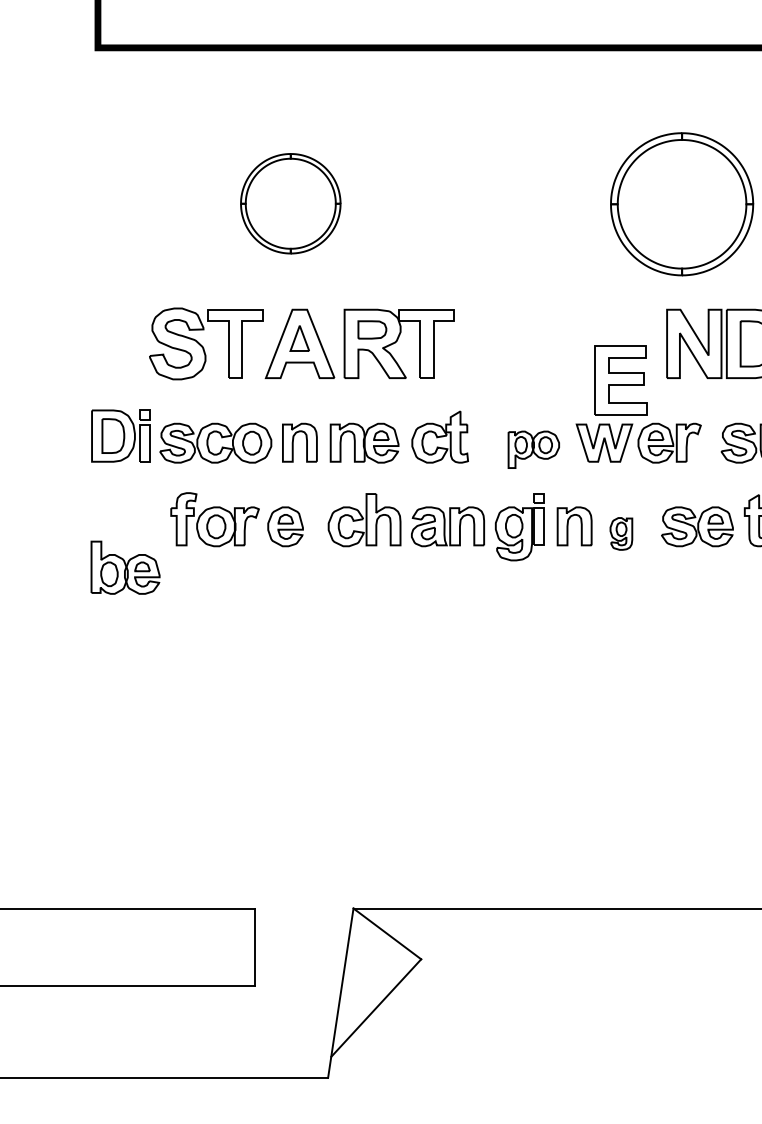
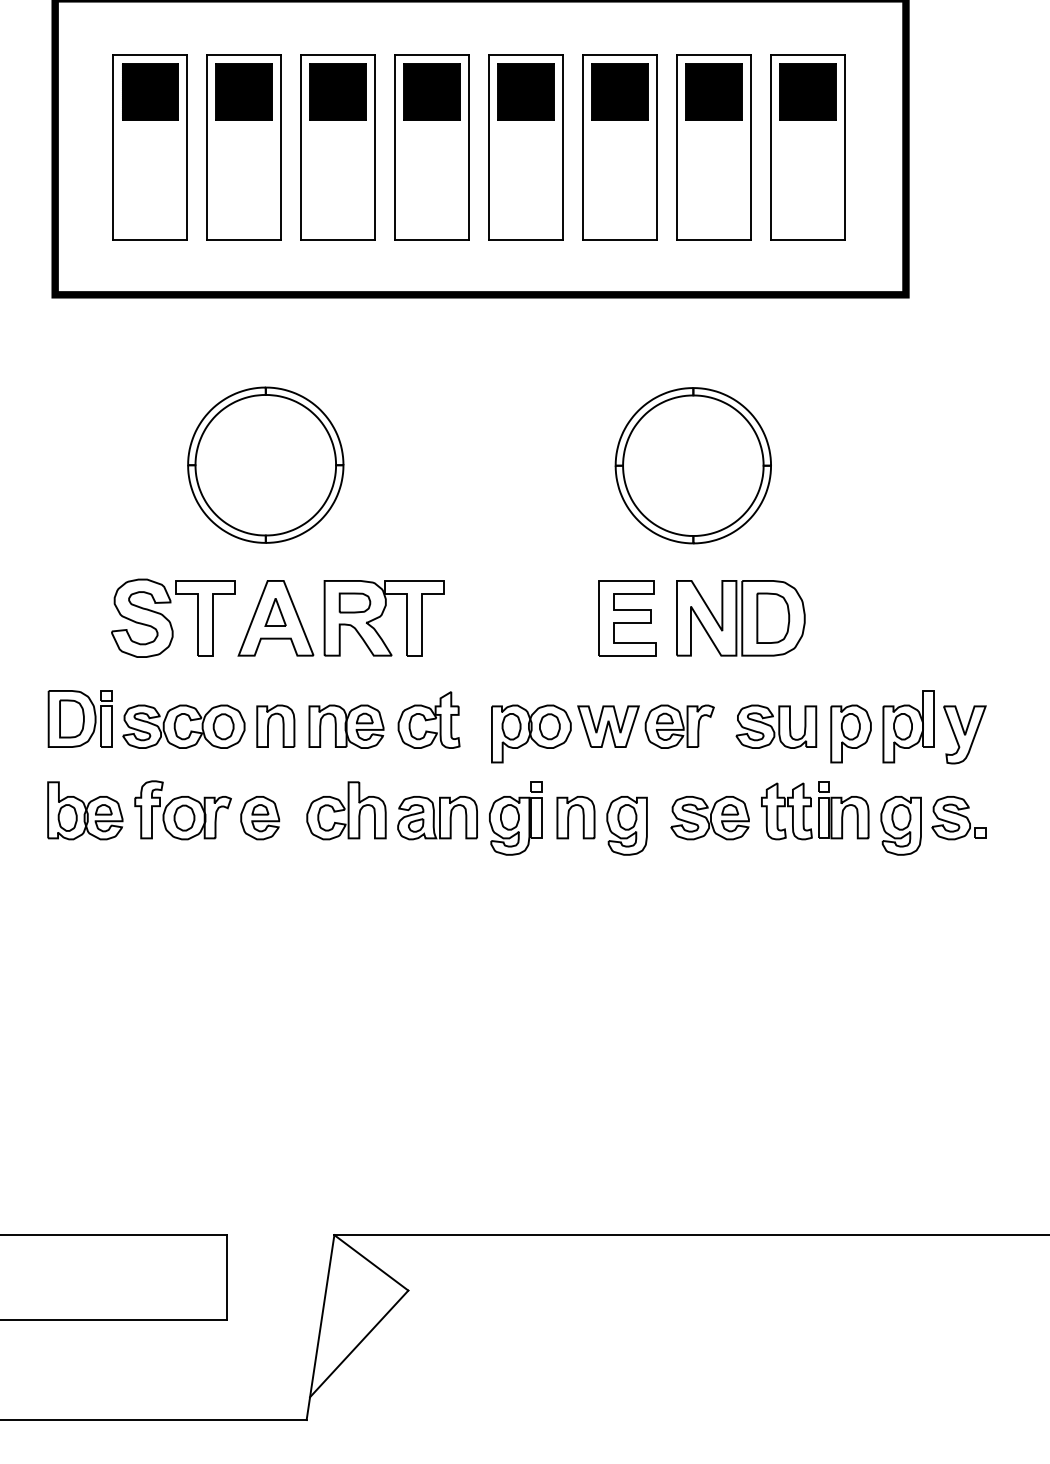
part: (290, 203) -> (265, 464), size x1.43
part: (621, 380) -> (627, 618), moved
part: (533, 449) -> (531, 733), size x1.43
part: (620, 533) -> (626, 825), size x1.67
part: (125, 567) -> (85, 810), moved

